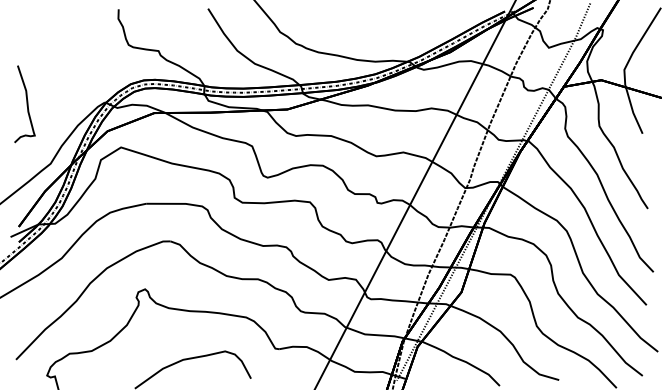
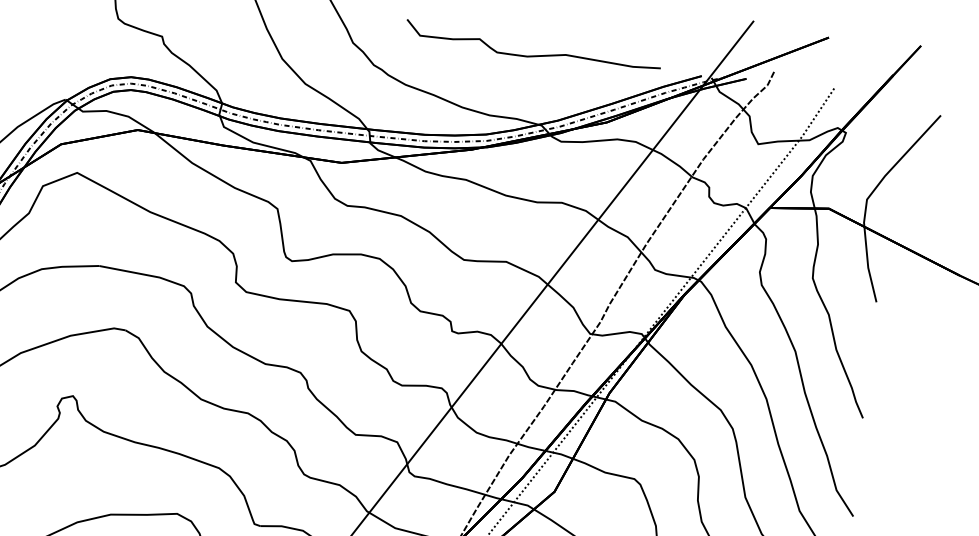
curve: (394, 18) -> (531, 54), added

